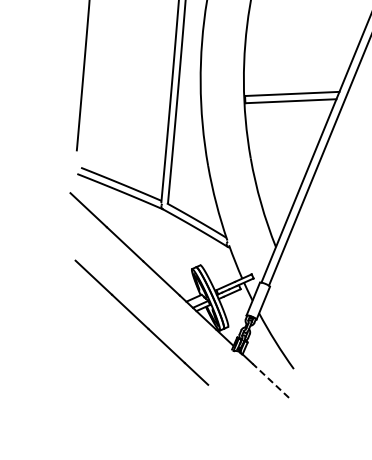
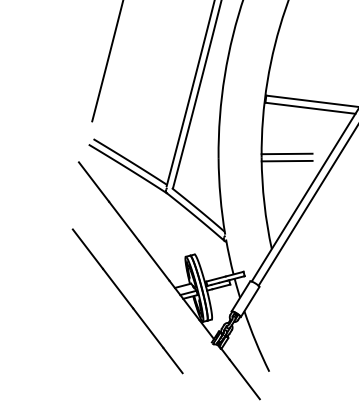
line: (275, 149) -> (287, 153), added
line: (276, 157) -> (287, 161), added
line: (270, 380) -> (244, 379), dashed -> solid

